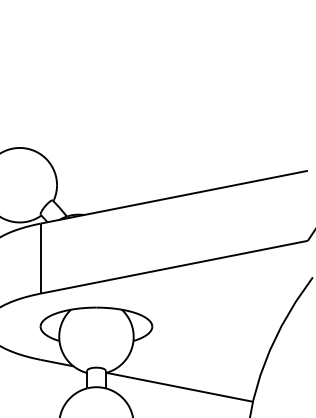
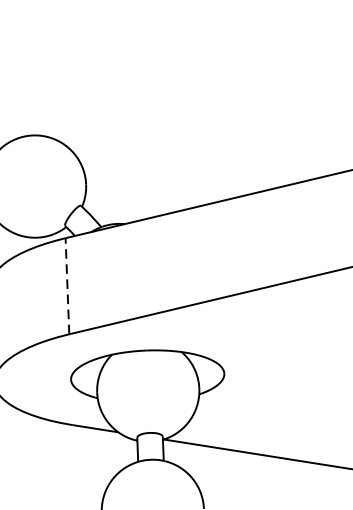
line: (40, 258) -> (67, 286), solid -> dashed

